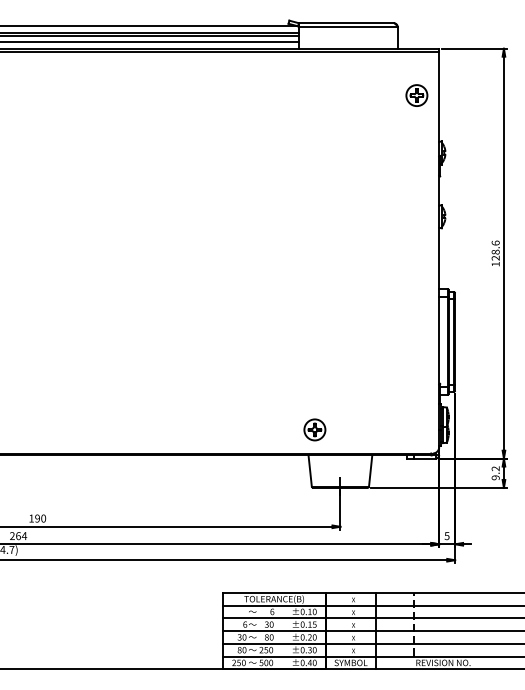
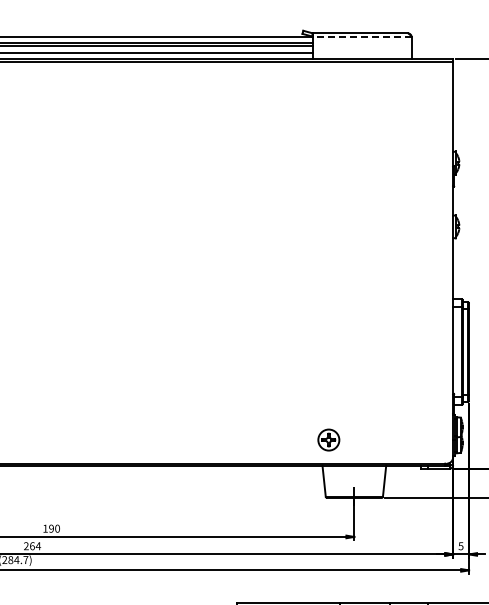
line: (347, 27) -> (361, 37), solid -> dashed
part: (416, 95) -> (430, 105), removed

